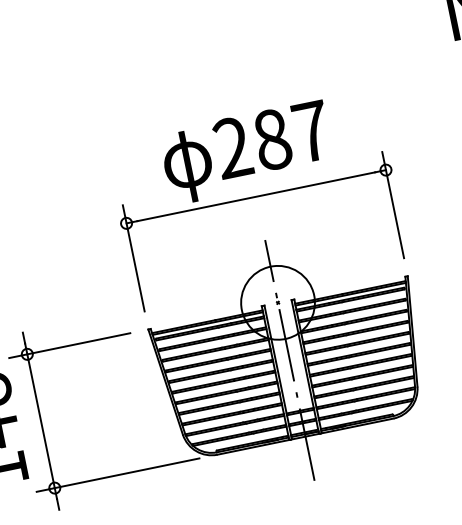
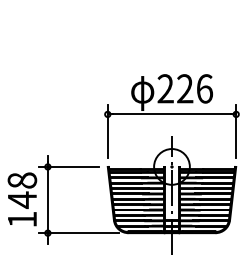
text: (293, 134) -> (195, 88), 287 -> 226

